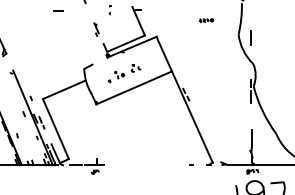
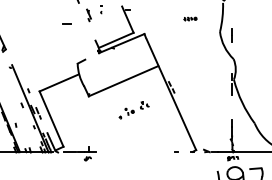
line: (58, 10) -> (66, 23), moved
part: (96, 29) -> (88, 15), moved
part: (124, 73) -> (134, 110), moved

